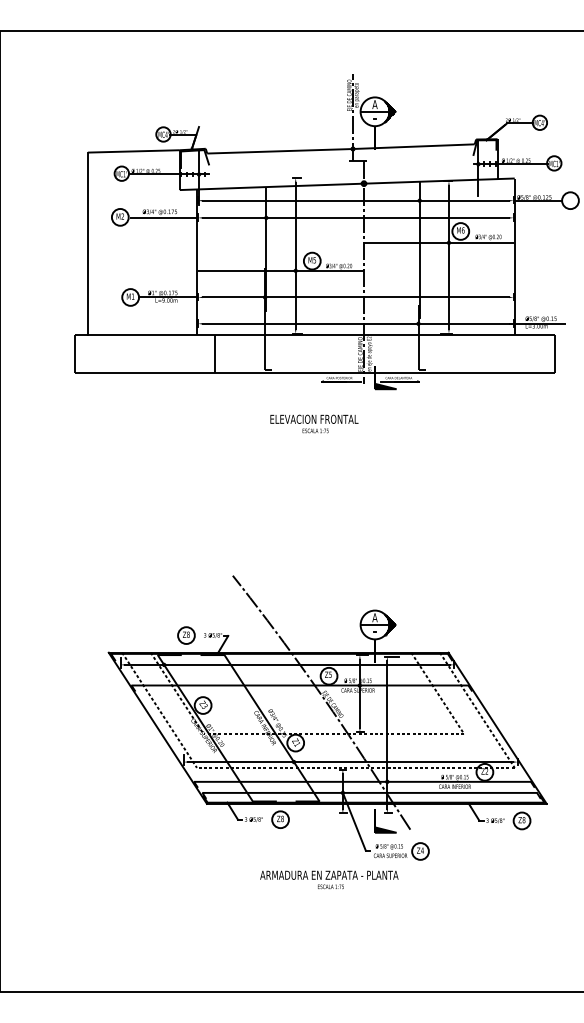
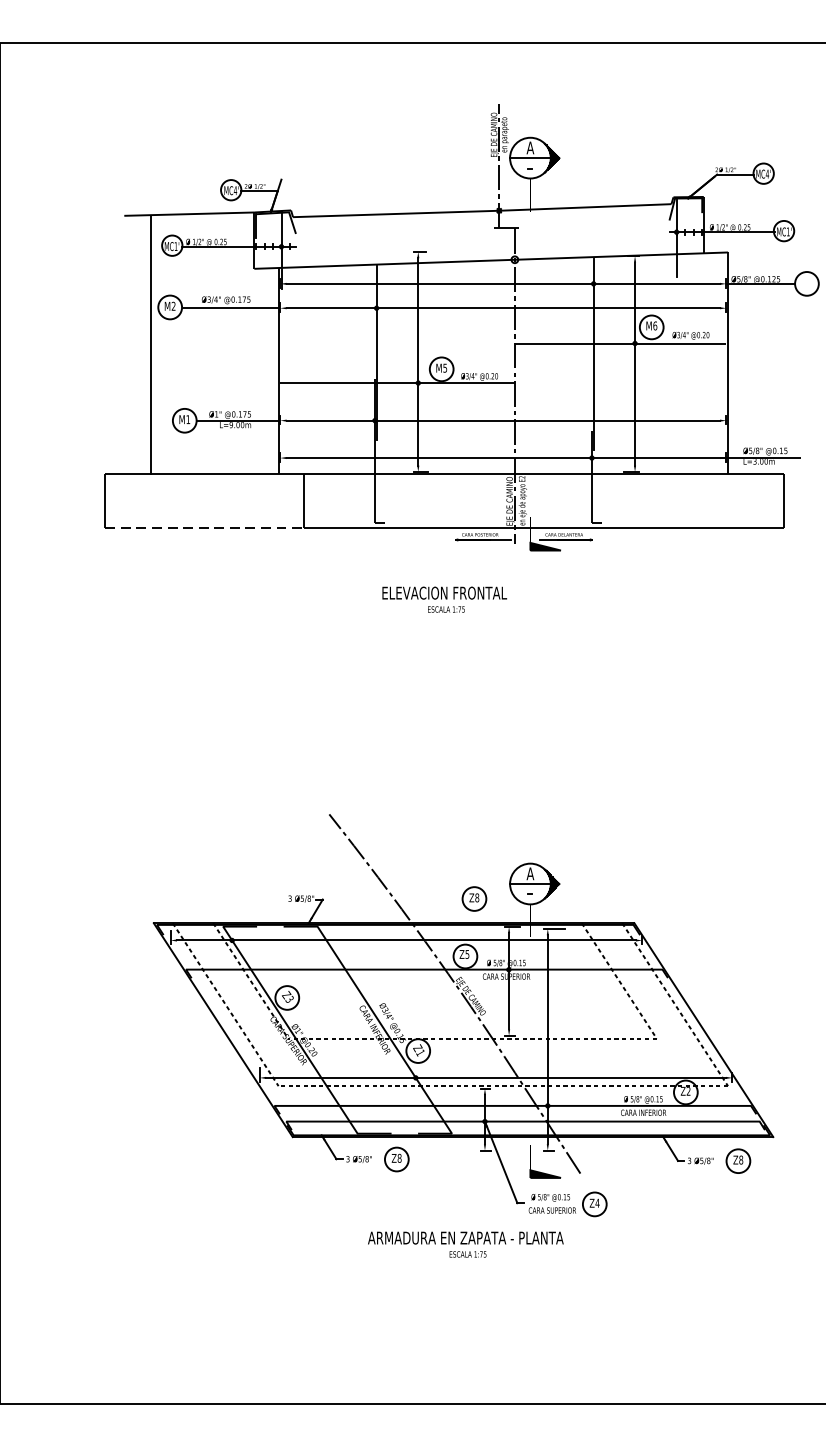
line: (87, 243) -> (150, 344), moved
line: (145, 373) -> (205, 528), solid -> dashed
part: (186, 635) -> (474, 898), moved

